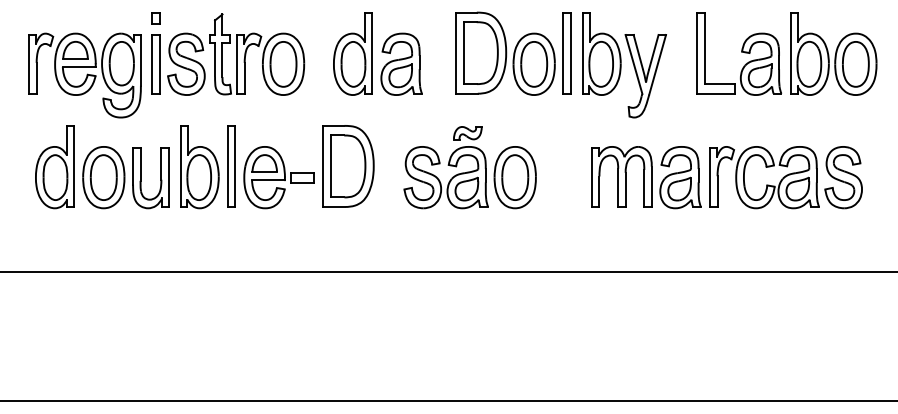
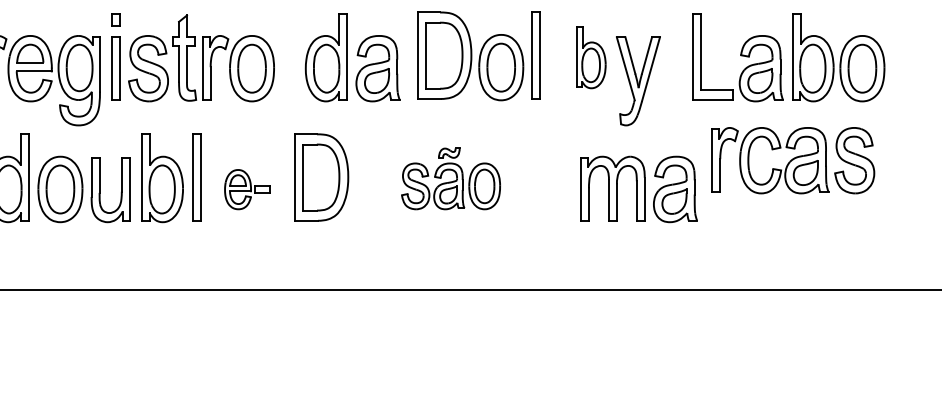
part: (513, 53) -> (479, 56), moved
part: (601, 53) -> (591, 57), size x0.7
part: (469, 167) -> (450, 178), size x0.7
part: (278, 177) -> (246, 189), size x0.6
part: (785, 177) -> (792, 160), moved

